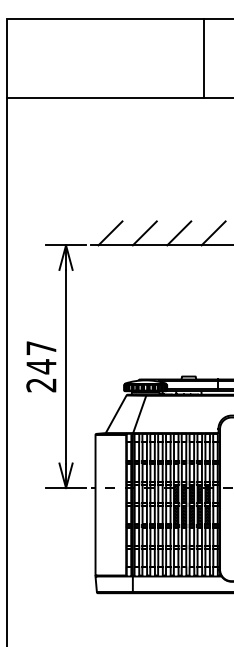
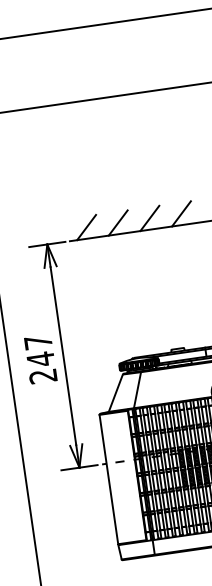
line: (203, 58) -> (148, 54), removed

